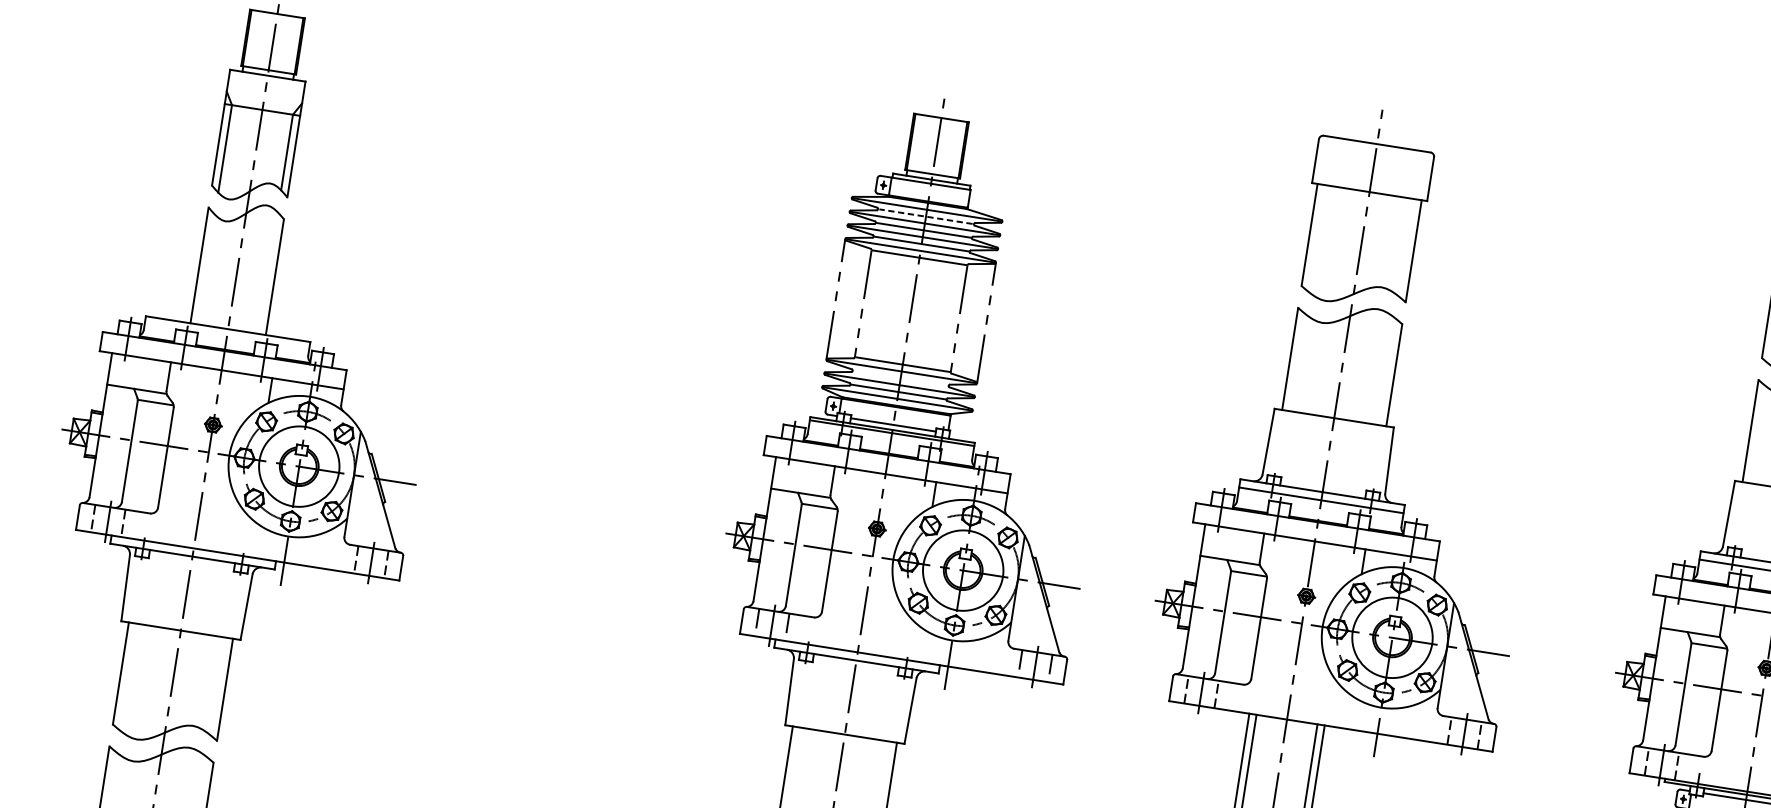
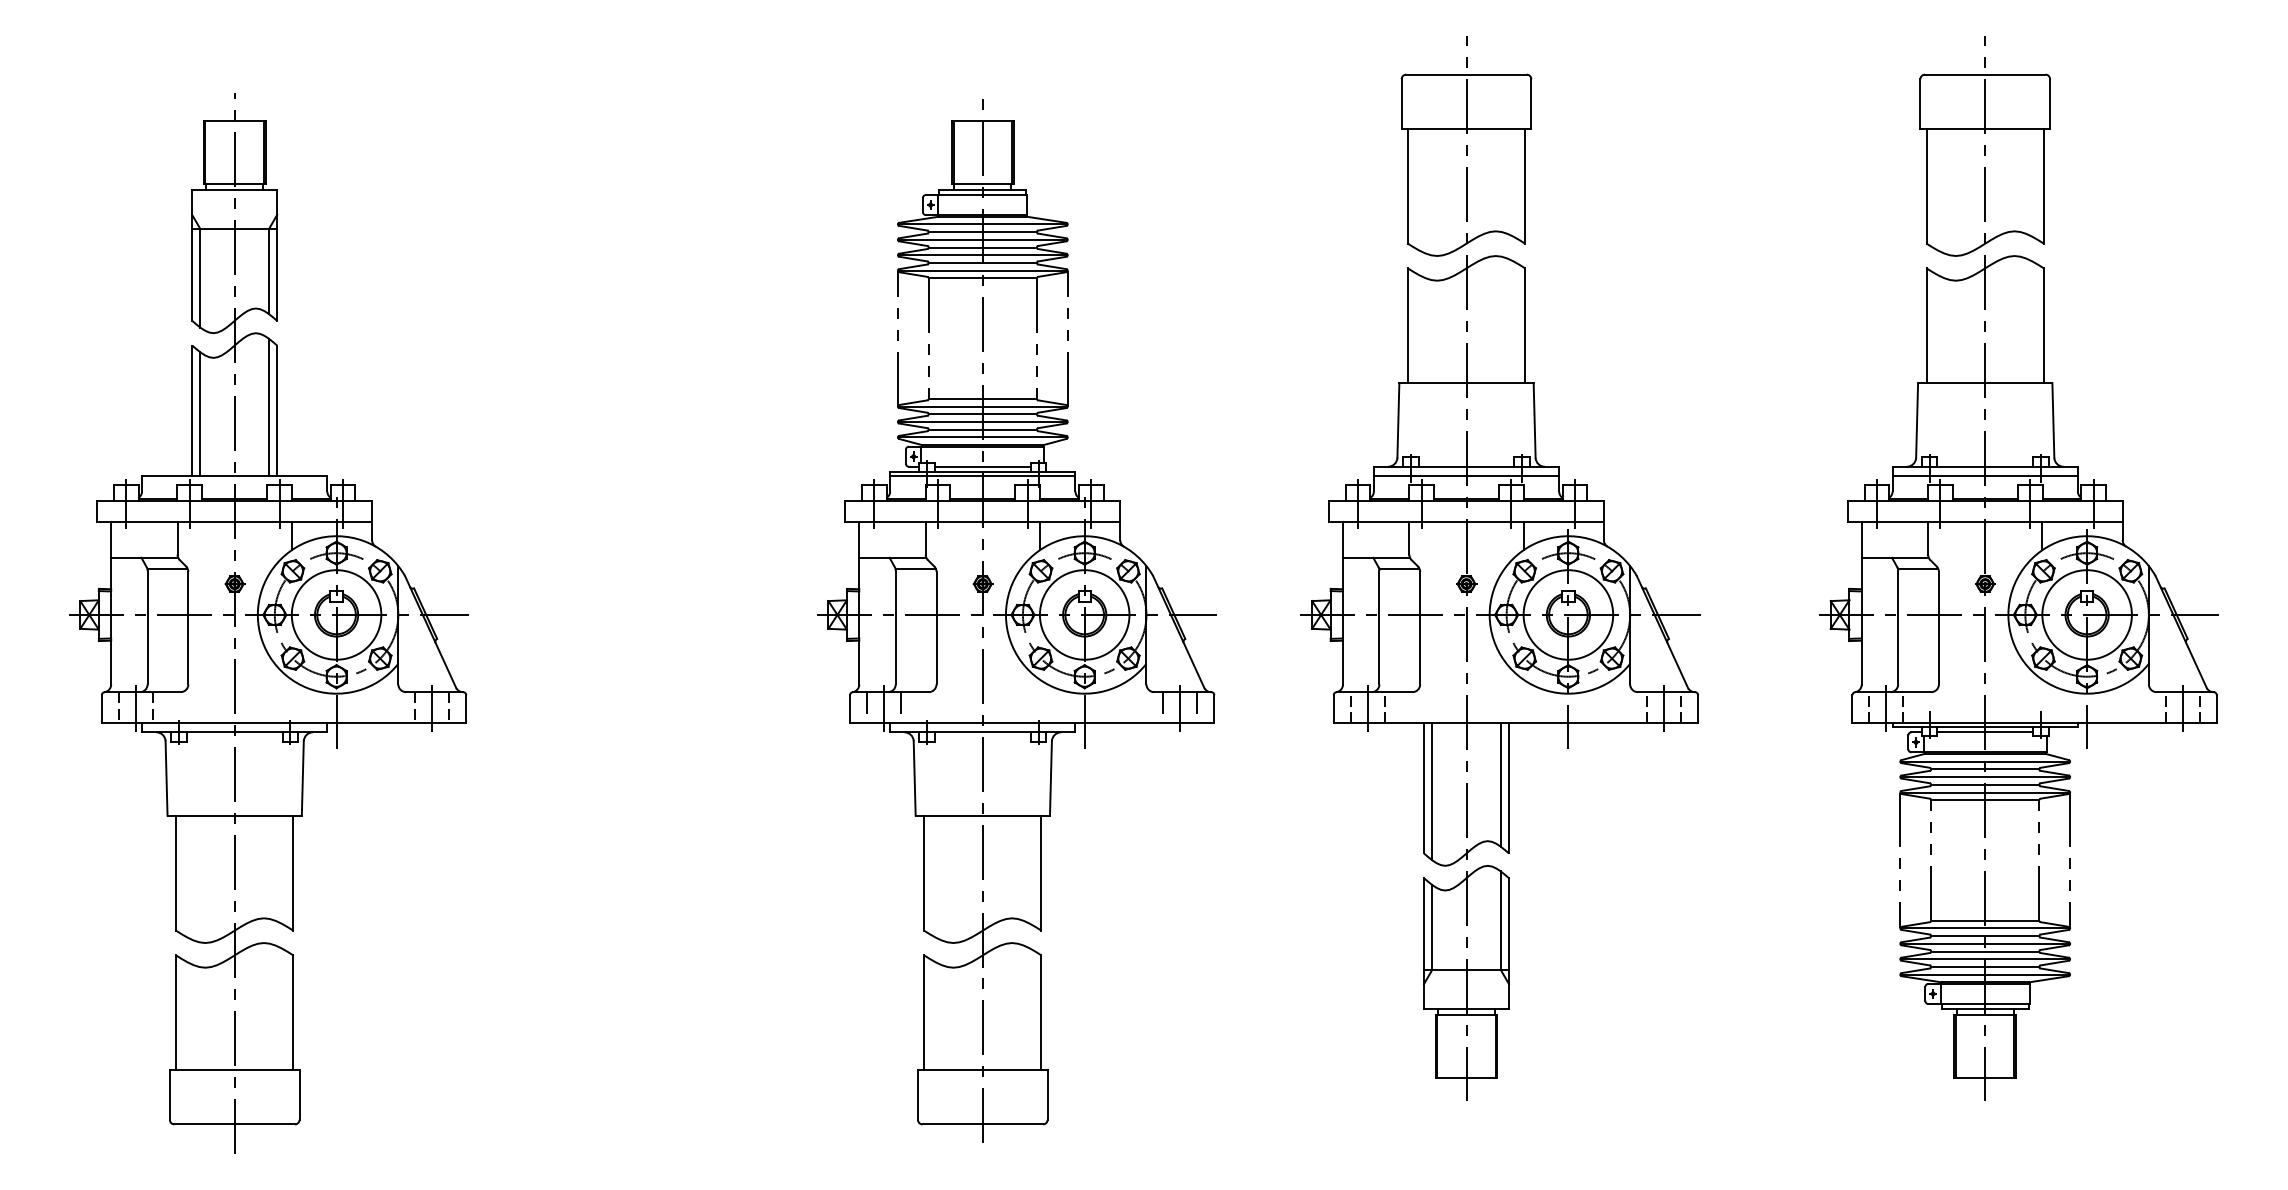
line: (925, 216) -> (982, 232), dashed -> solid
line: (206, 269) -> (200, 414), added
line: (268, 273) -> (269, 407), added
line: (900, 378) -> (982, 414), added

